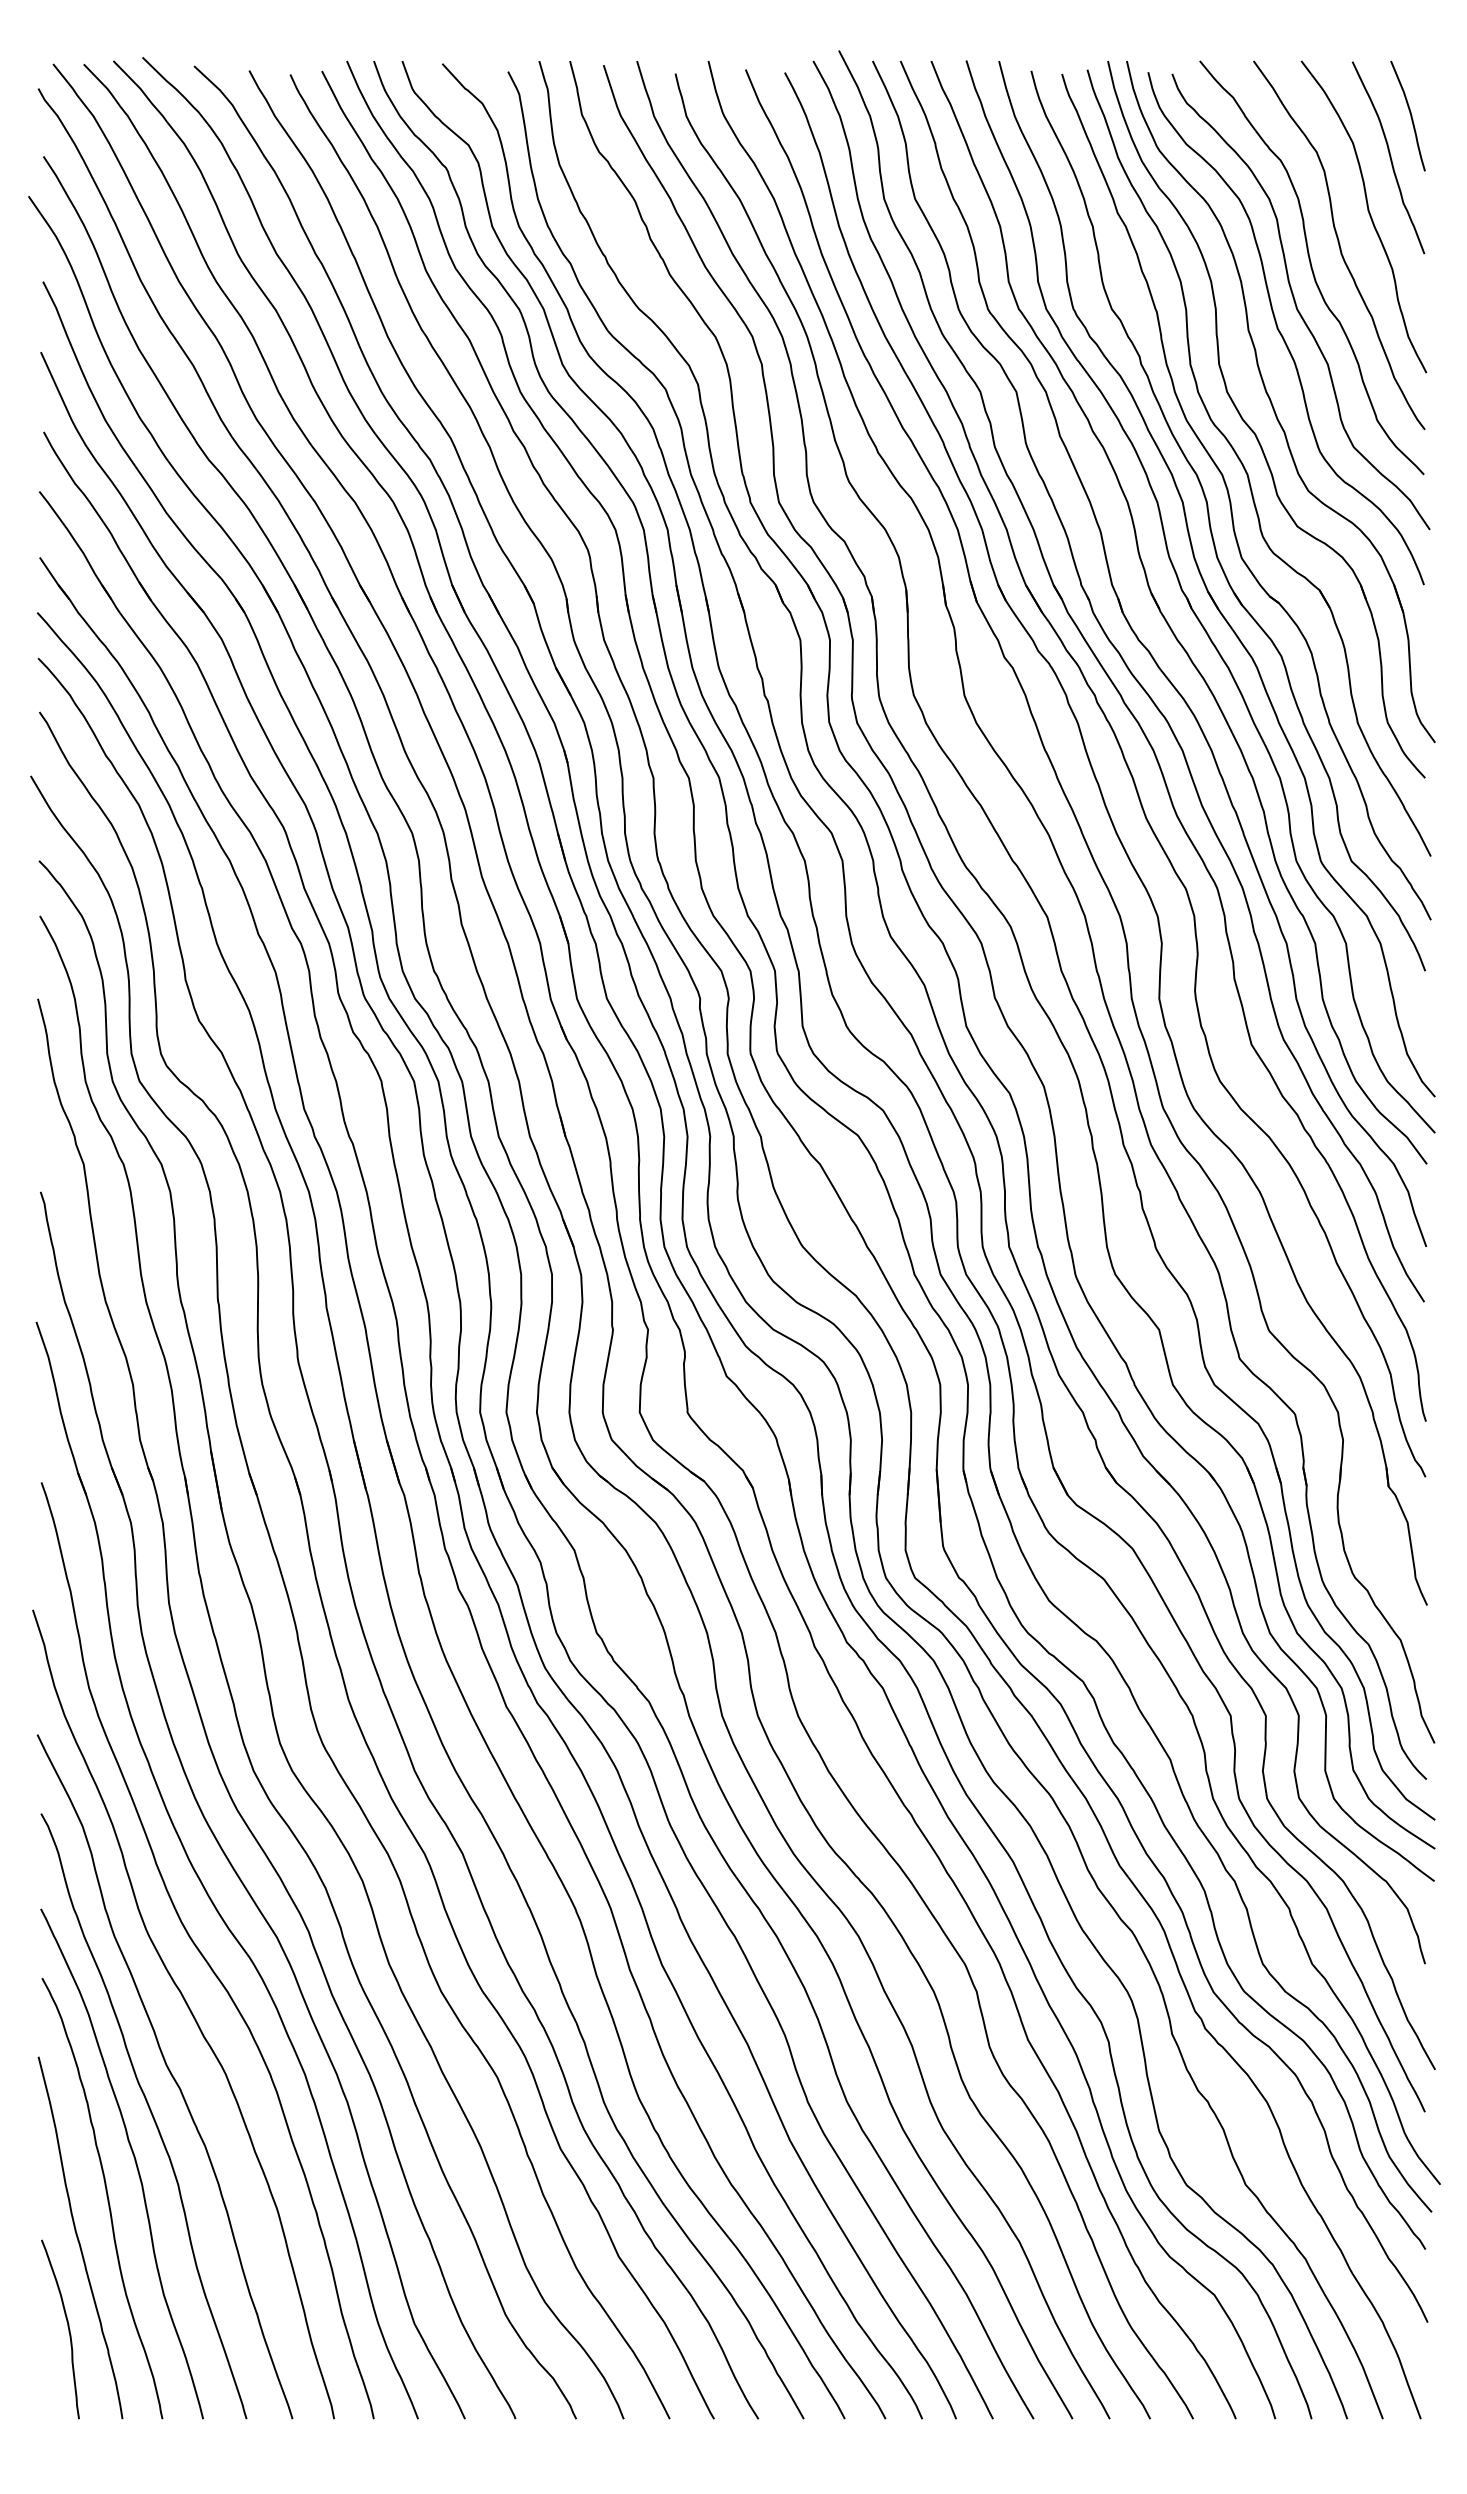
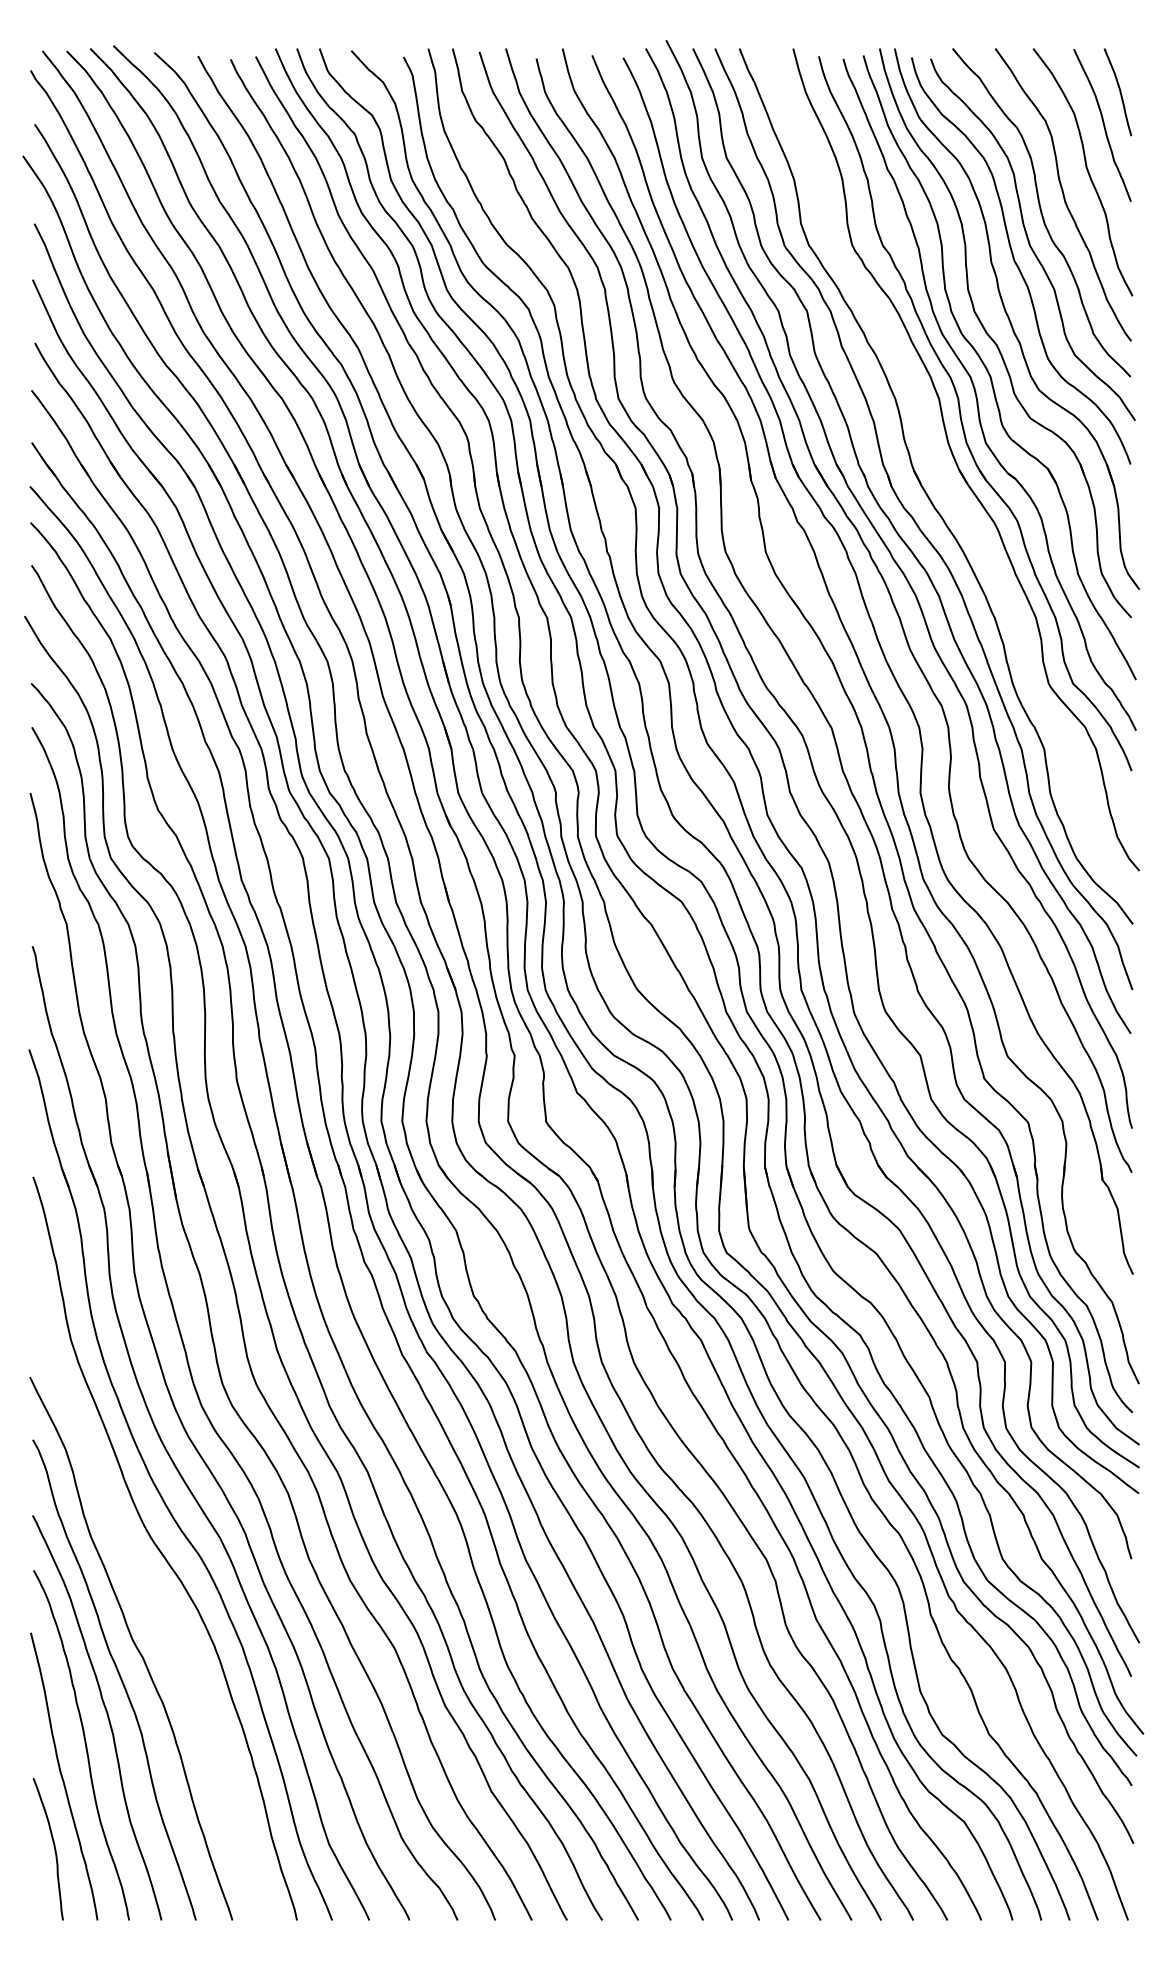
part: (1189, 600) -> (944, 476), removed
curve: (189, 2011) -> (150, 1596), removed

